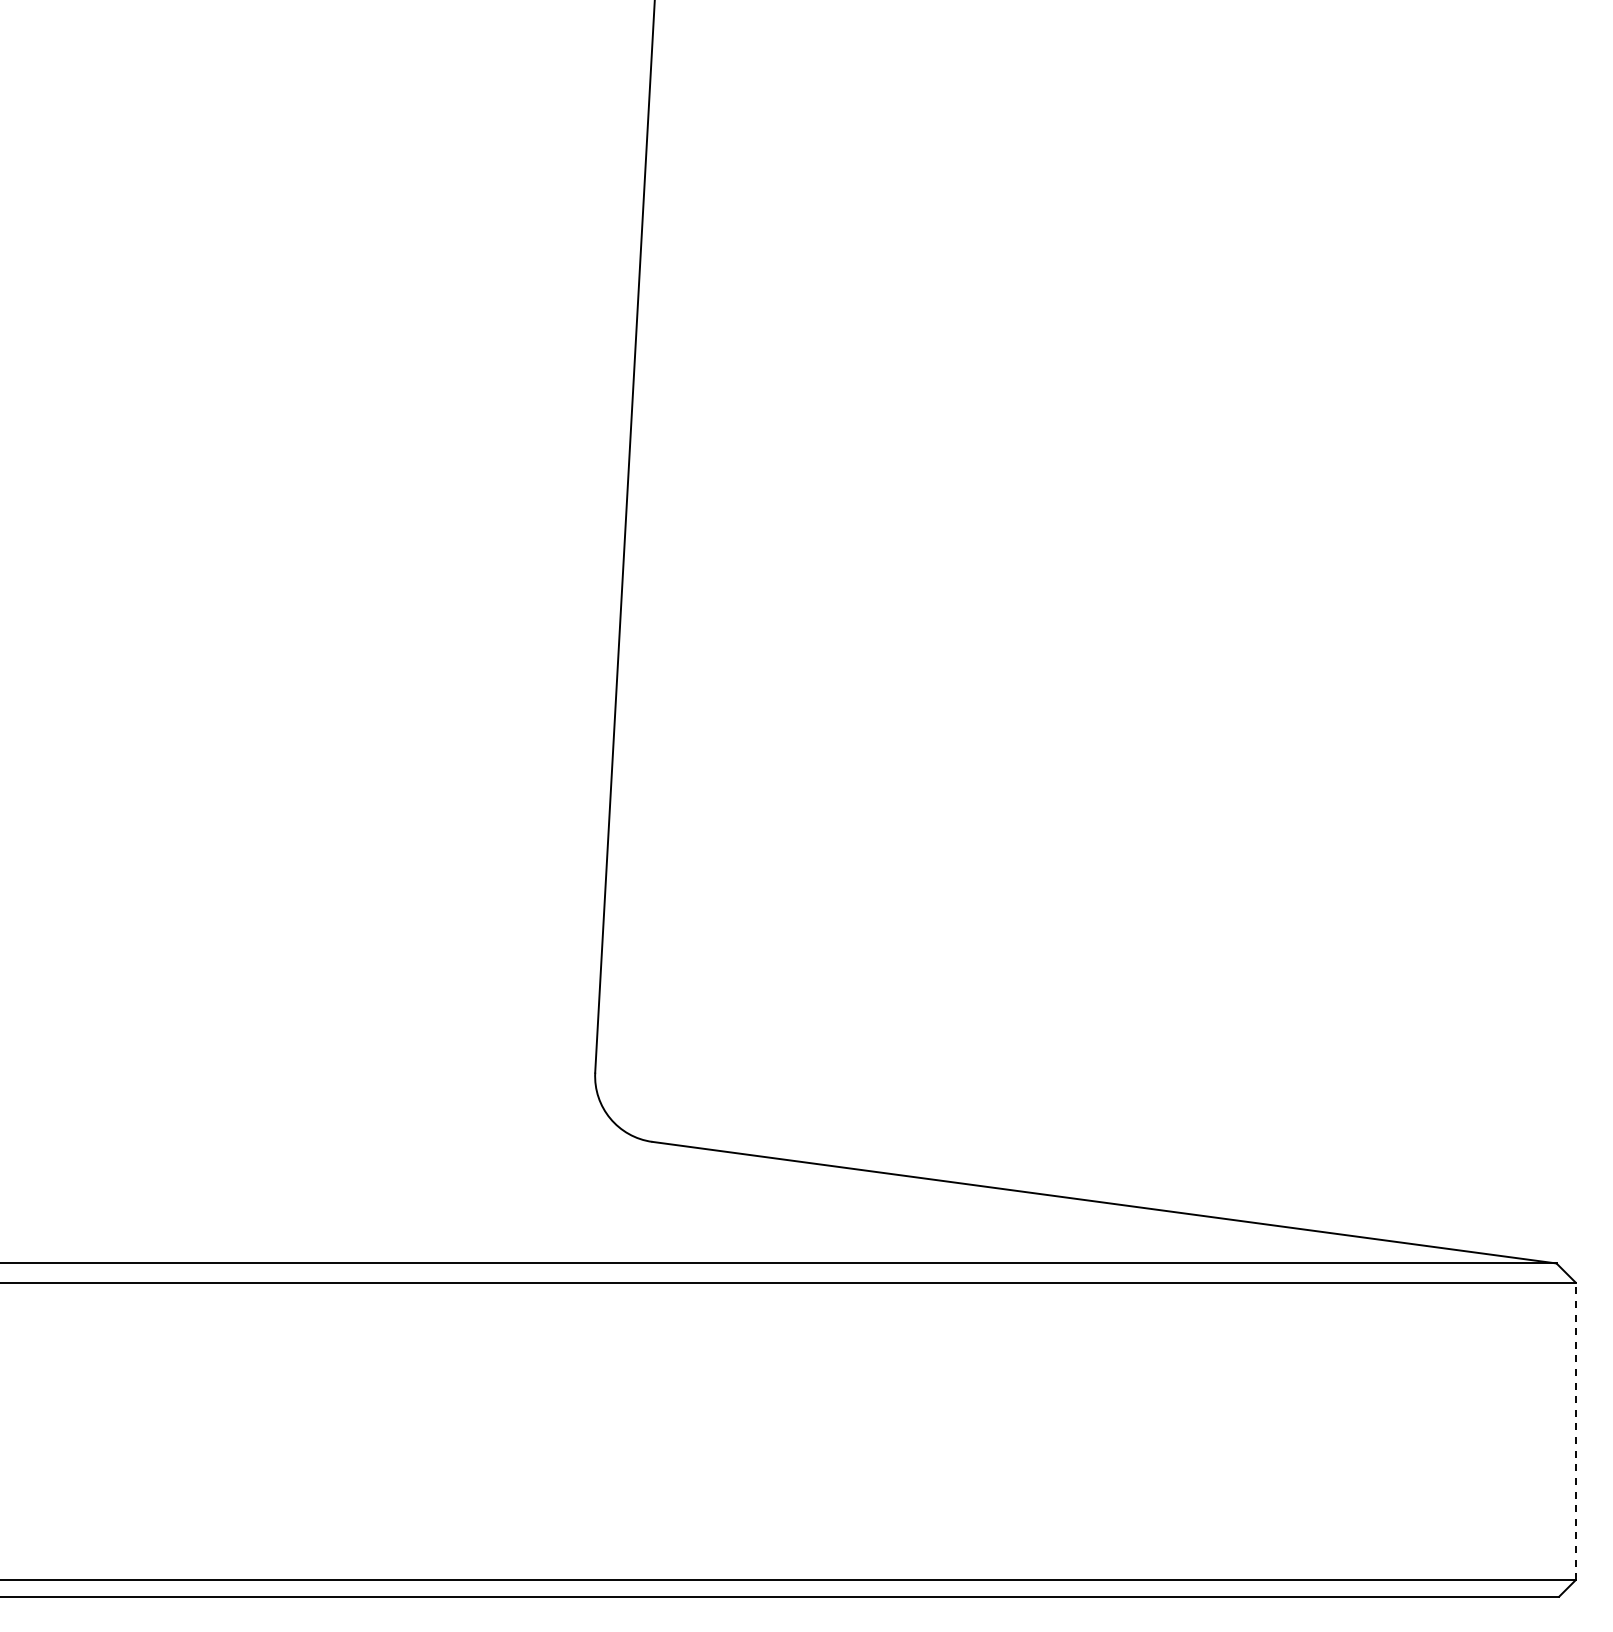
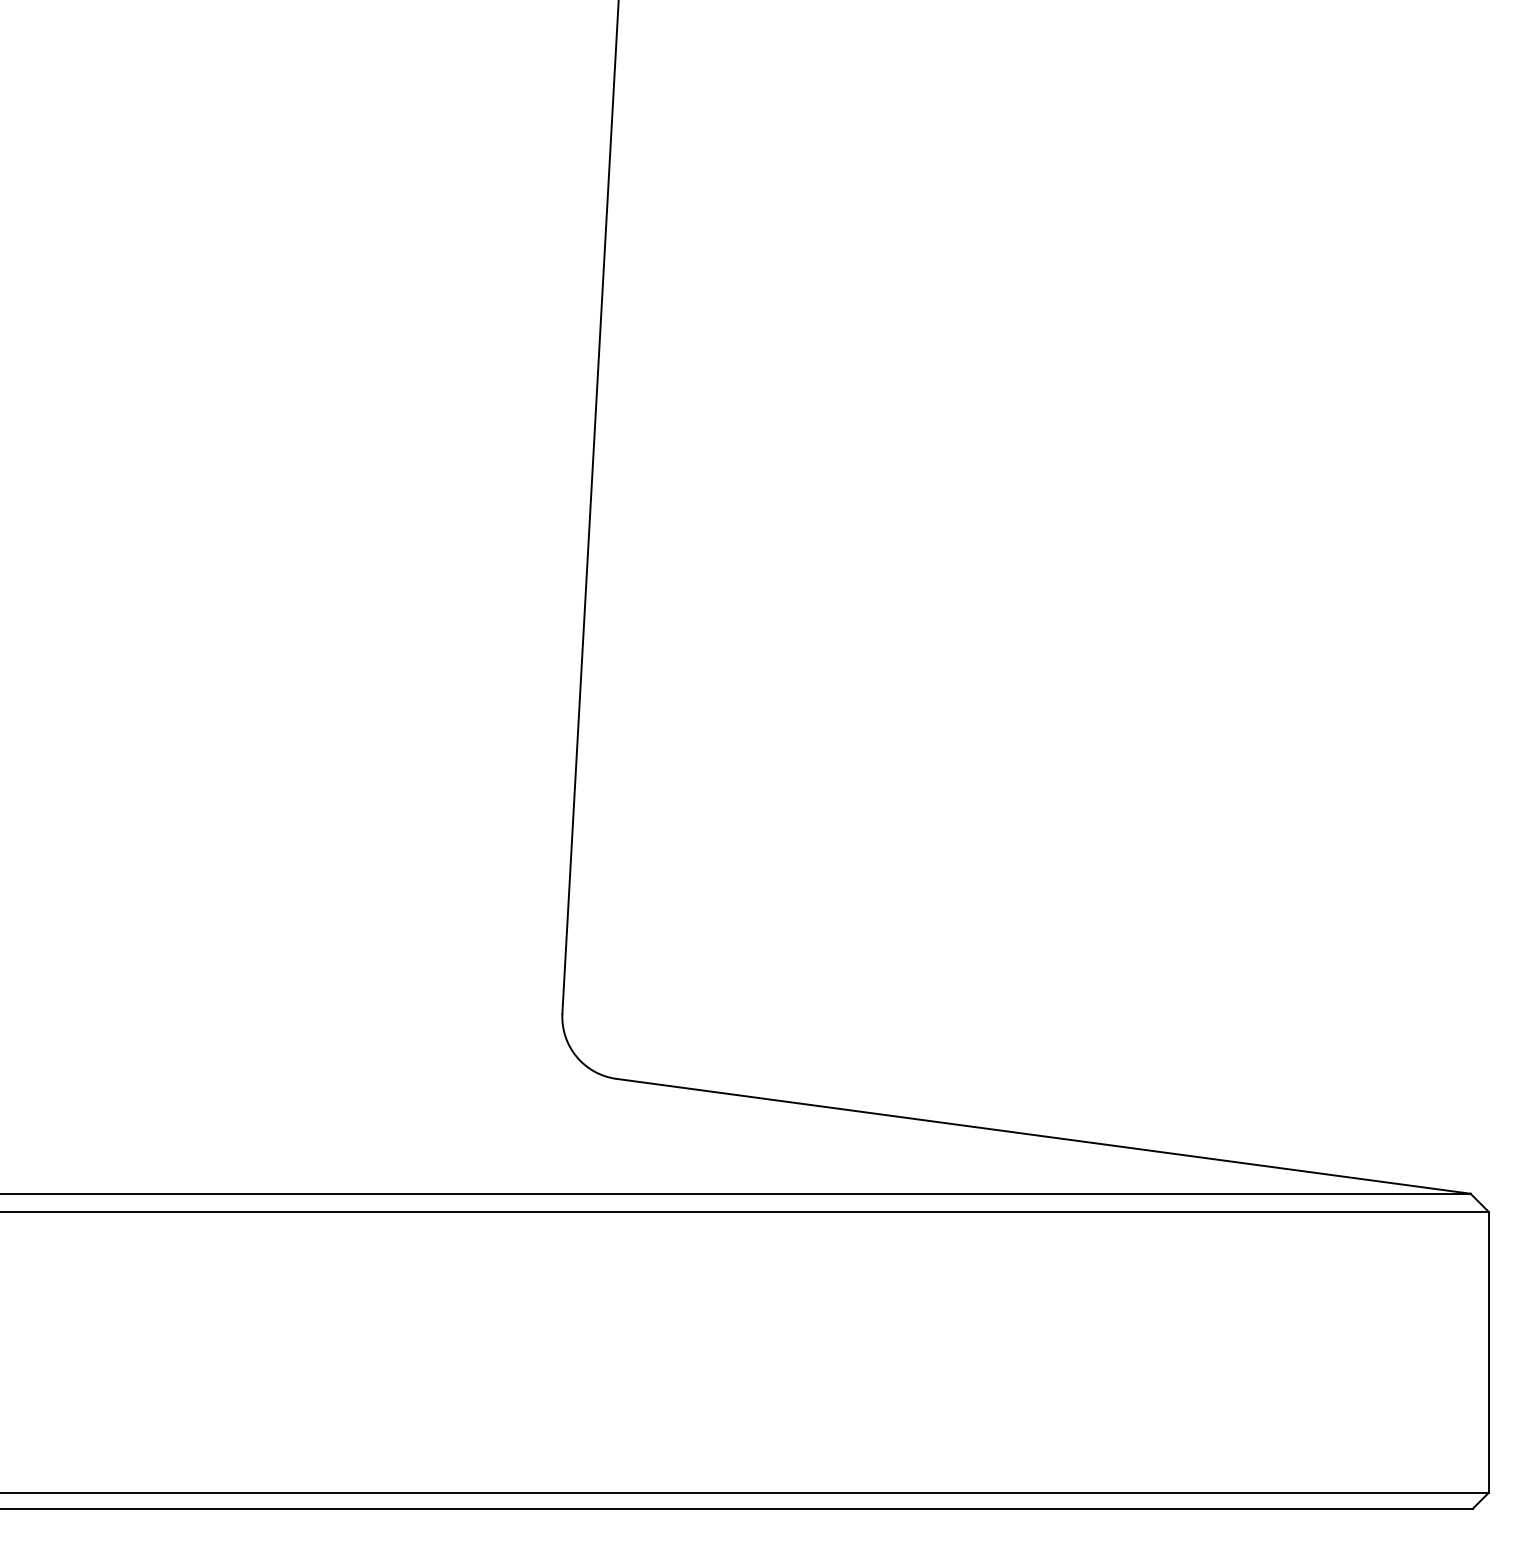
line: (1575, 1431) -> (1488, 1352), dashed -> solid

